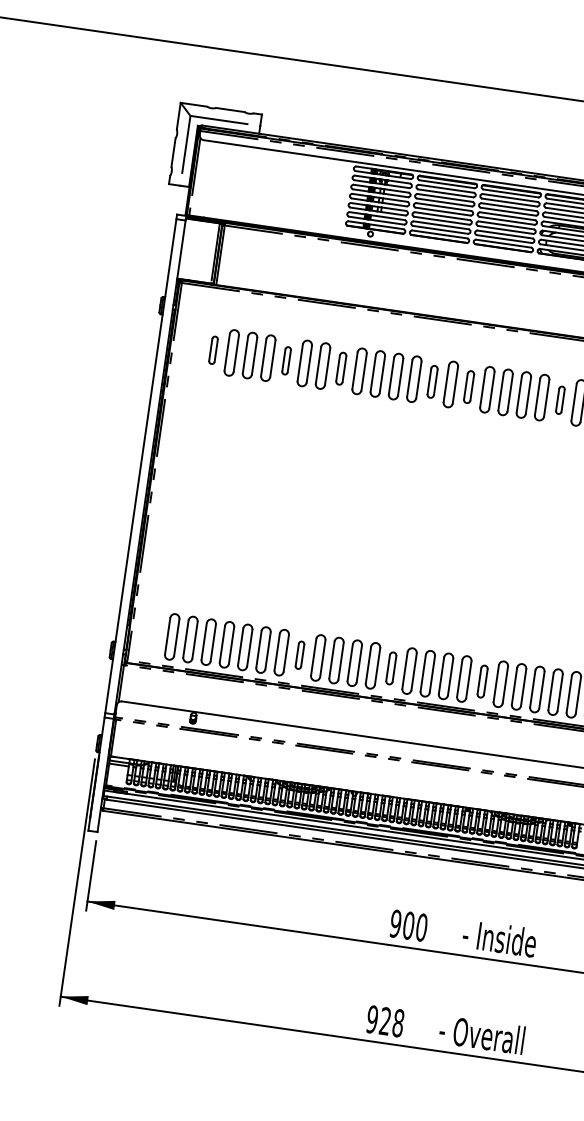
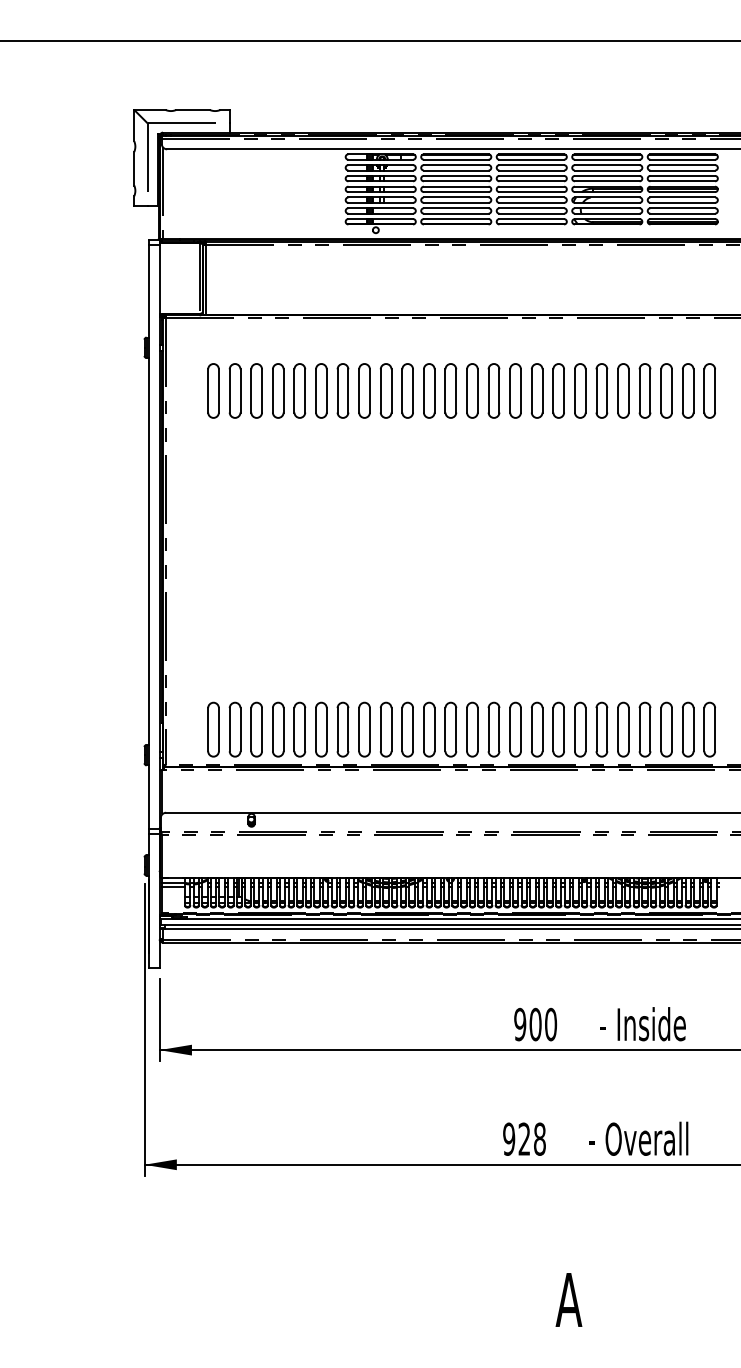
part: (213, 349) -> (213, 390), size x1.67
part: (286, 360) -> (299, 390), size x1.67
part: (341, 368) -> (364, 390), size x1.43
part: (432, 381) -> (472, 390), size x1.43
part: (469, 386) -> (515, 390), size x1.43
part: (560, 399) -> (623, 390), size x1.67
part: (299, 655) -> (364, 729), size x1.67
part: (391, 668) -> (472, 729), size x1.43
part: (482, 681) -> (580, 729), size x1.43

